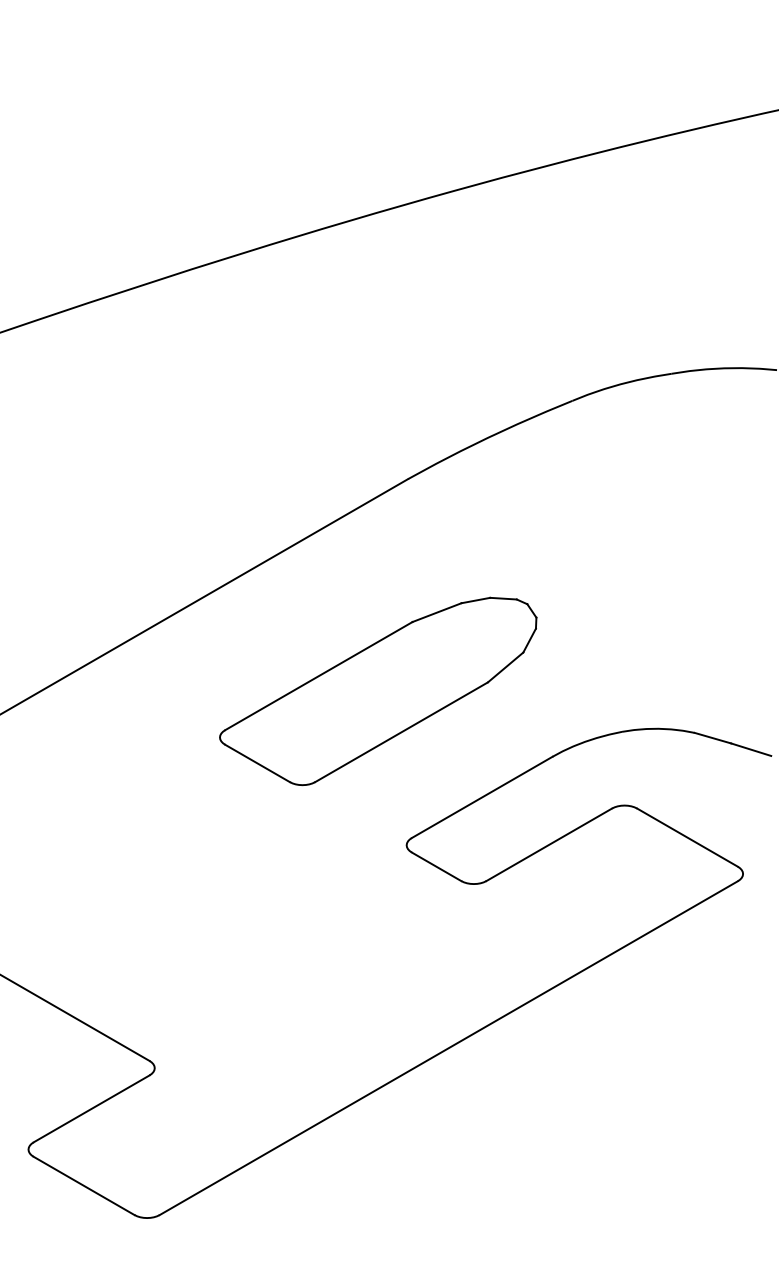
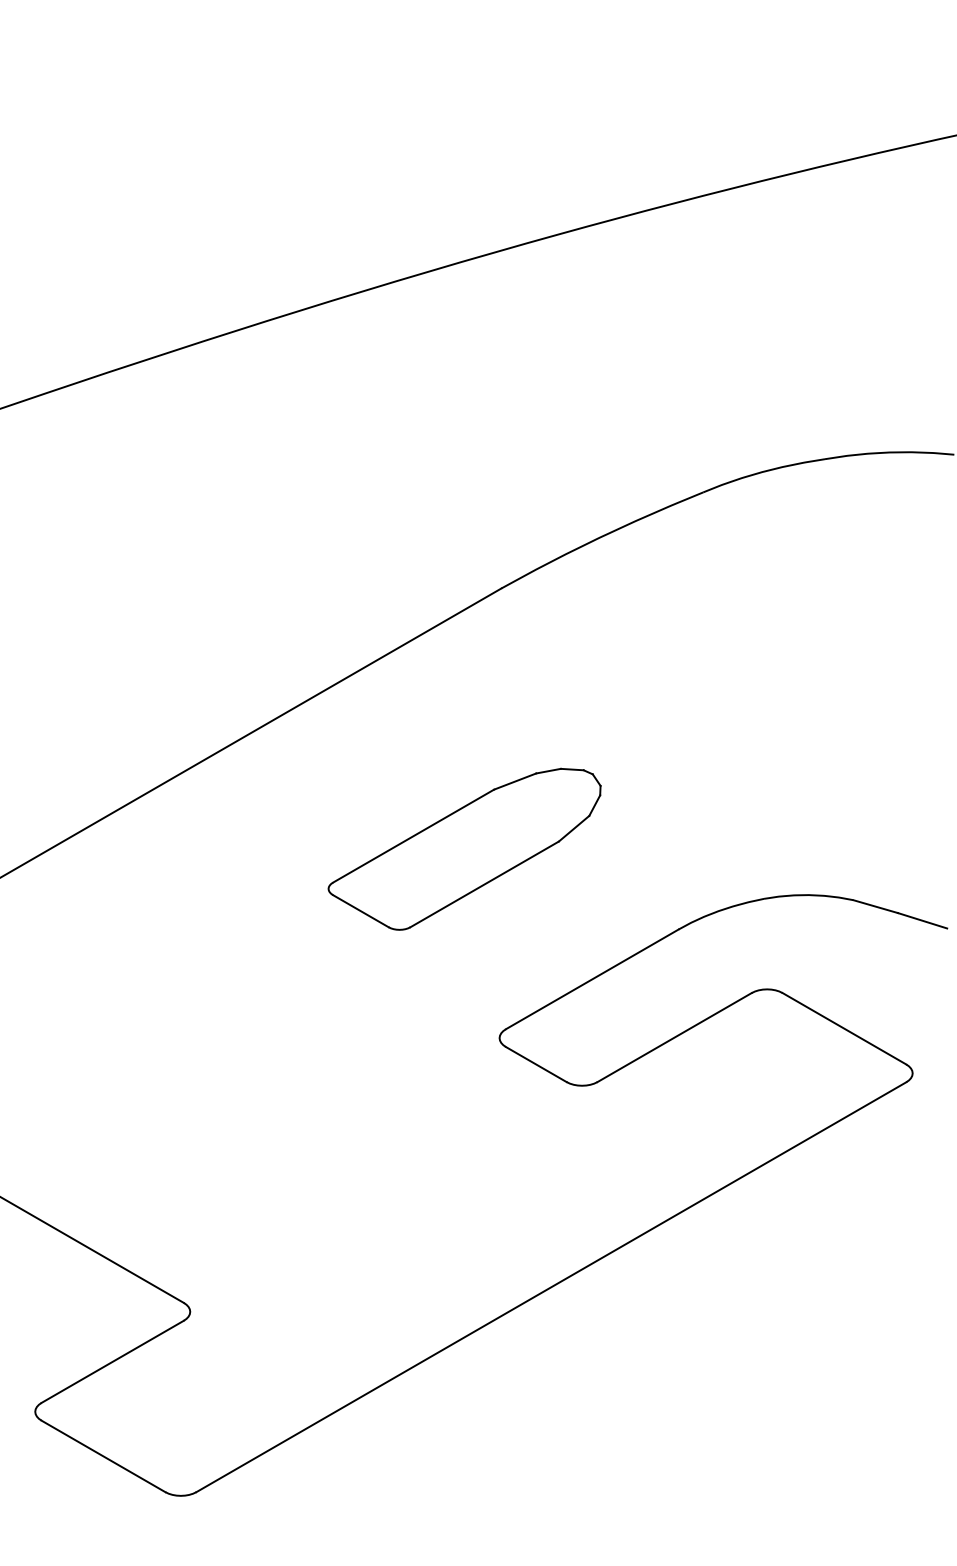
part: (378, 691) -> (464, 849), size x0.7

